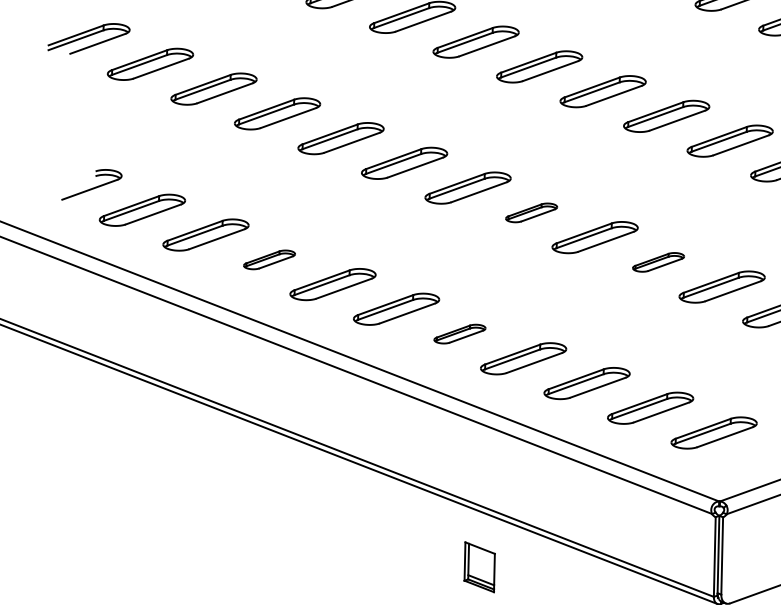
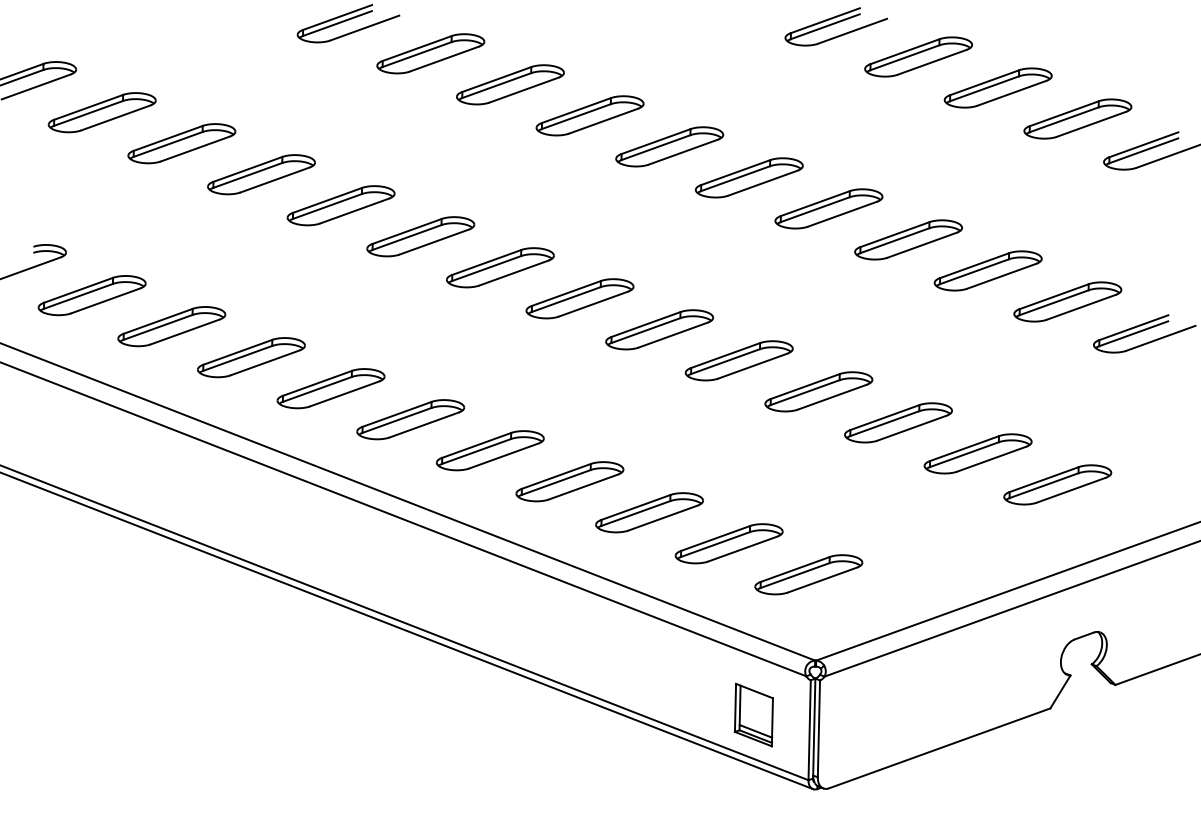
part: (531, 212) -> (579, 298), size x1.67
part: (269, 259) -> (251, 357), size x1.67
part: (658, 262) -> (738, 360), size x1.67
part: (459, 333) -> (489, 450), size x1.67
part: (479, 566) -> (753, 714), moved

